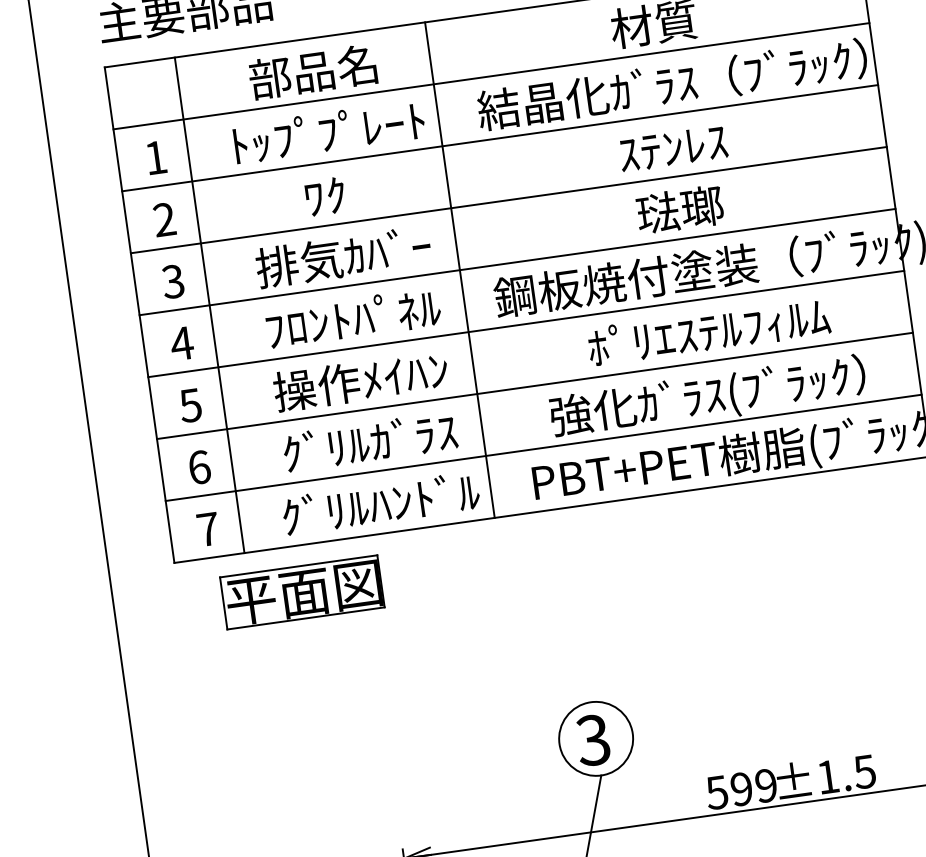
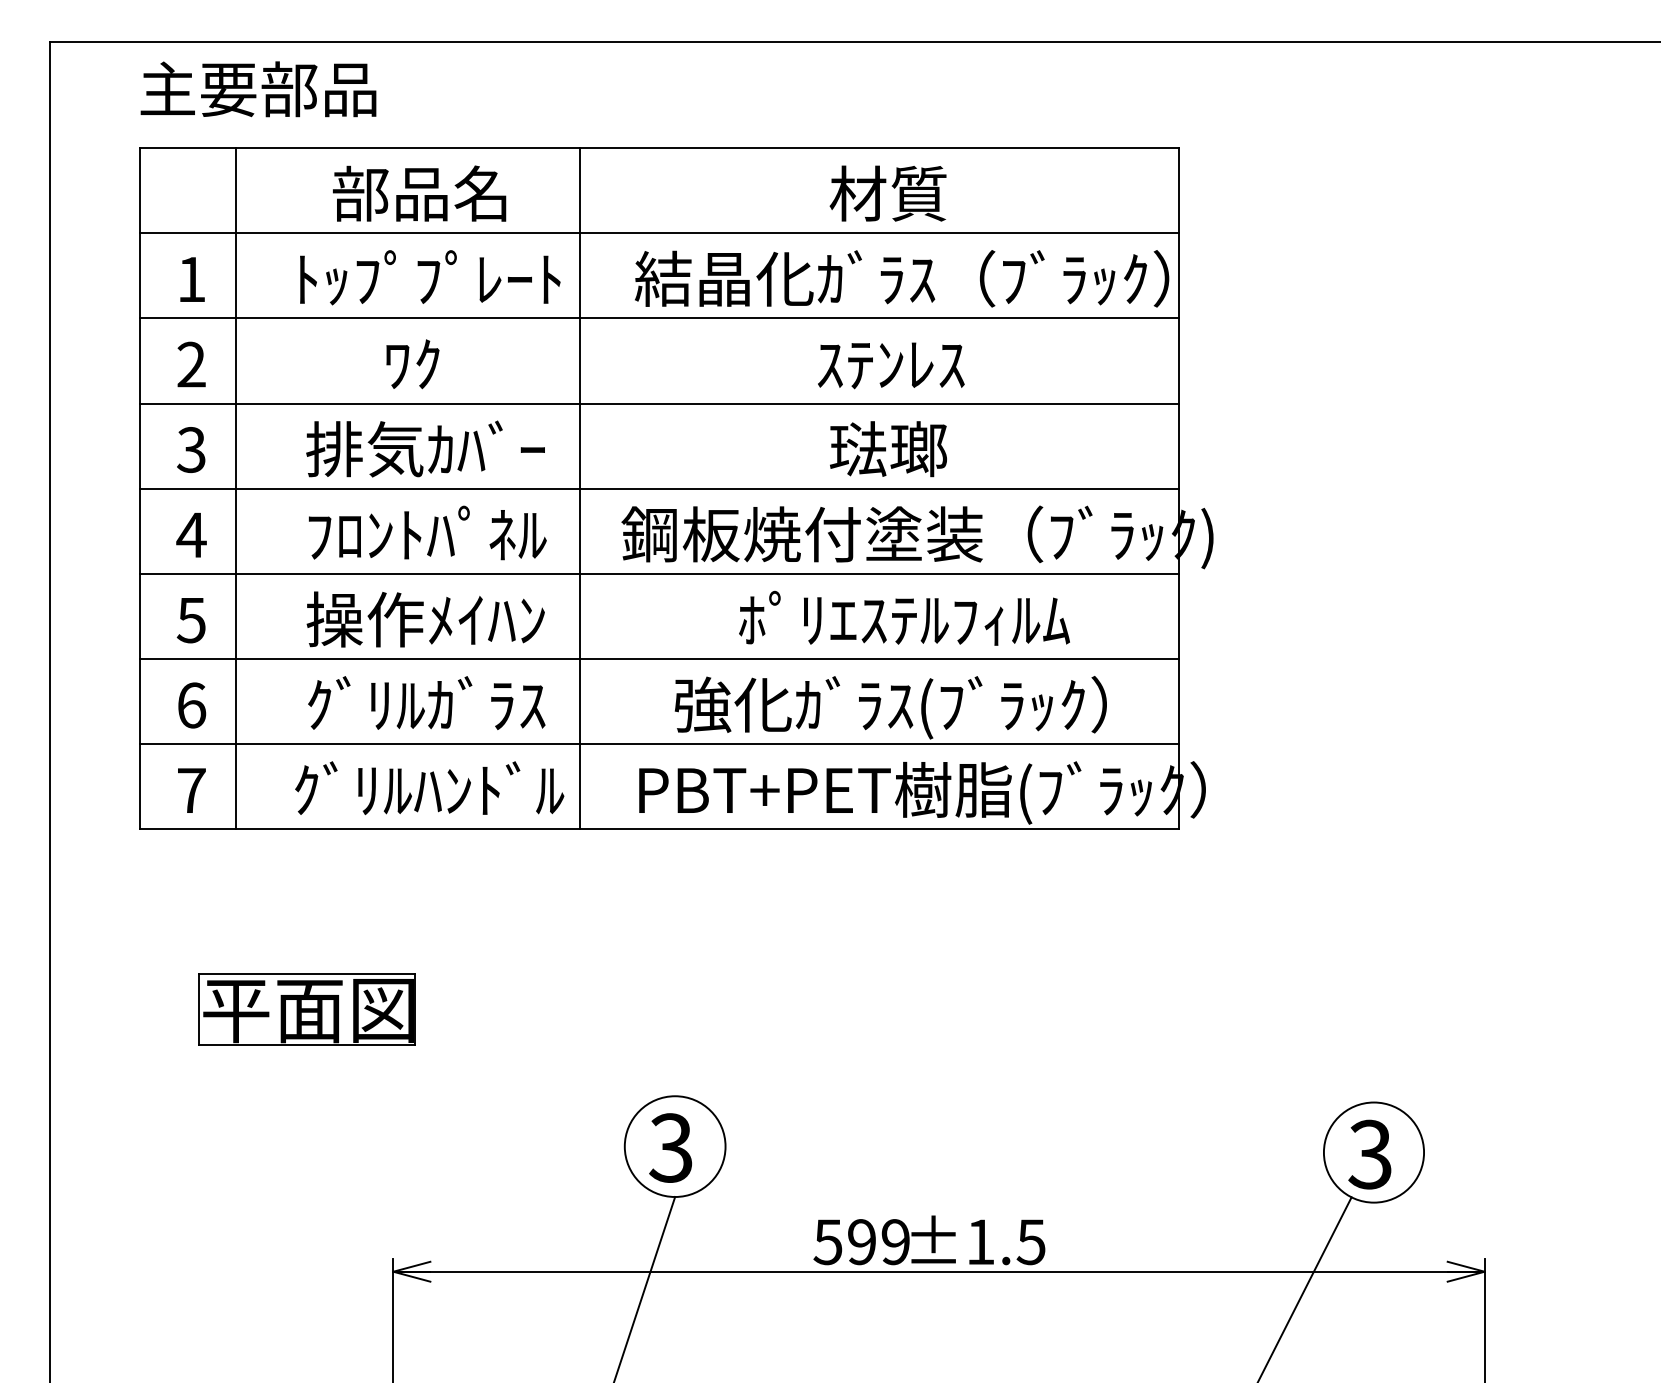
part: (302, 592) -> (306, 1009), moved

